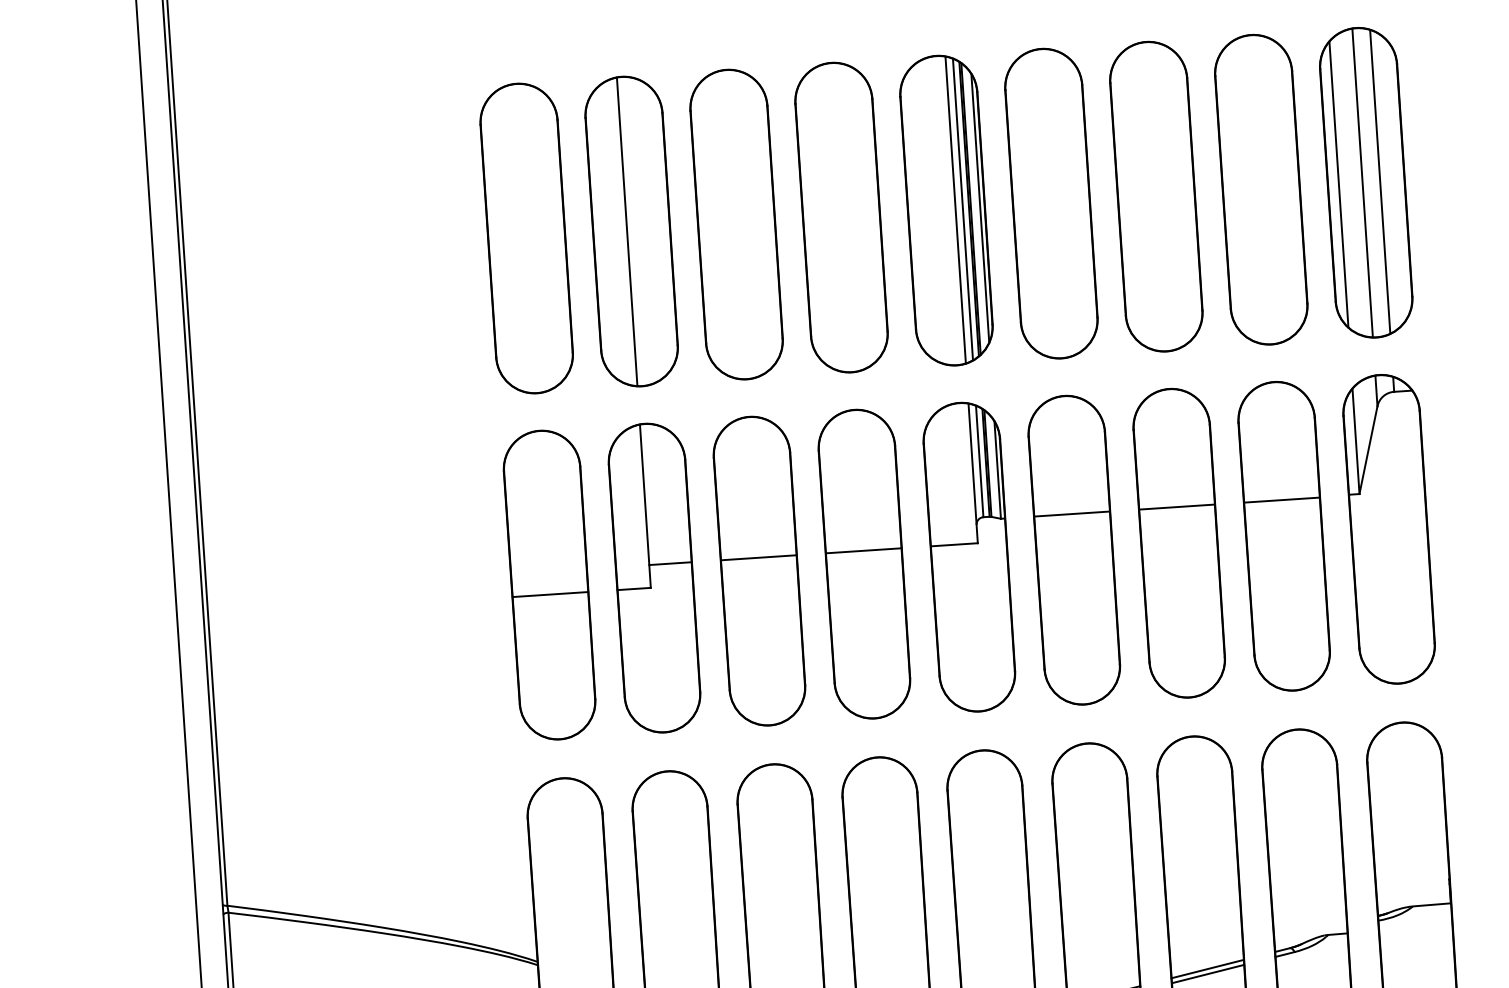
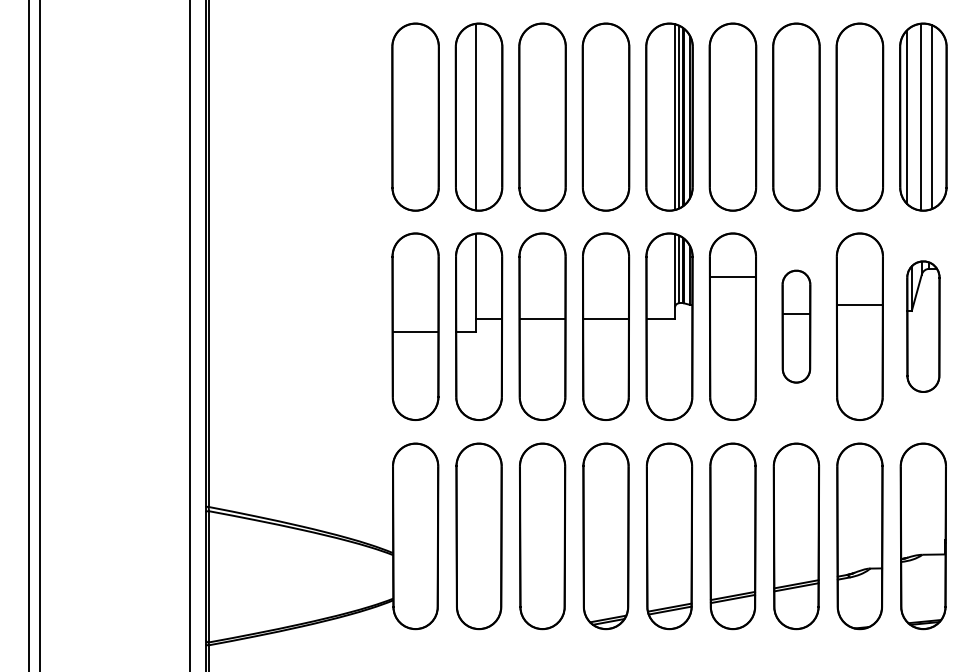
line: (1071, 513) -> (732, 276), moved
part: (1389, 528) -> (923, 326), size x0.7
part: (1179, 542) -> (796, 326), size x0.6

